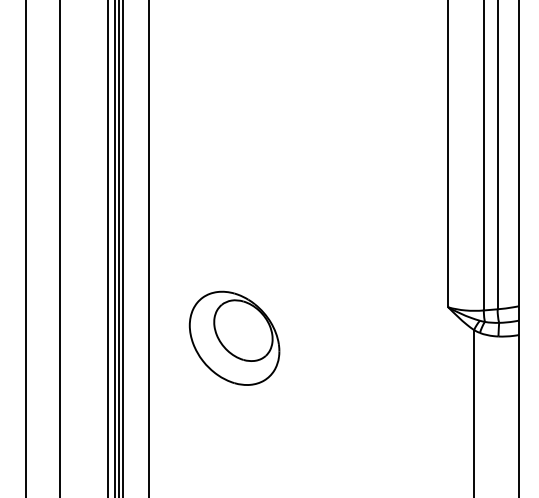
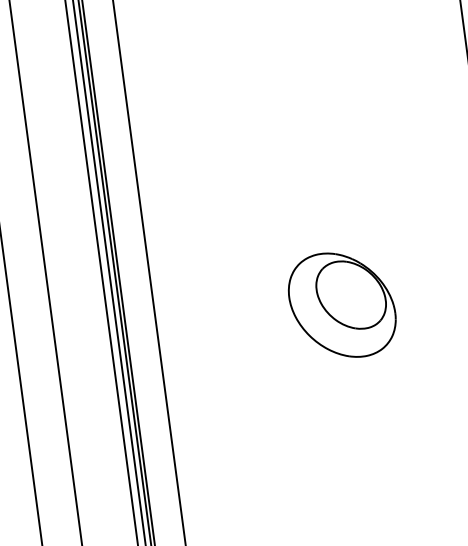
part: (234, 337) -> (342, 304), moved

